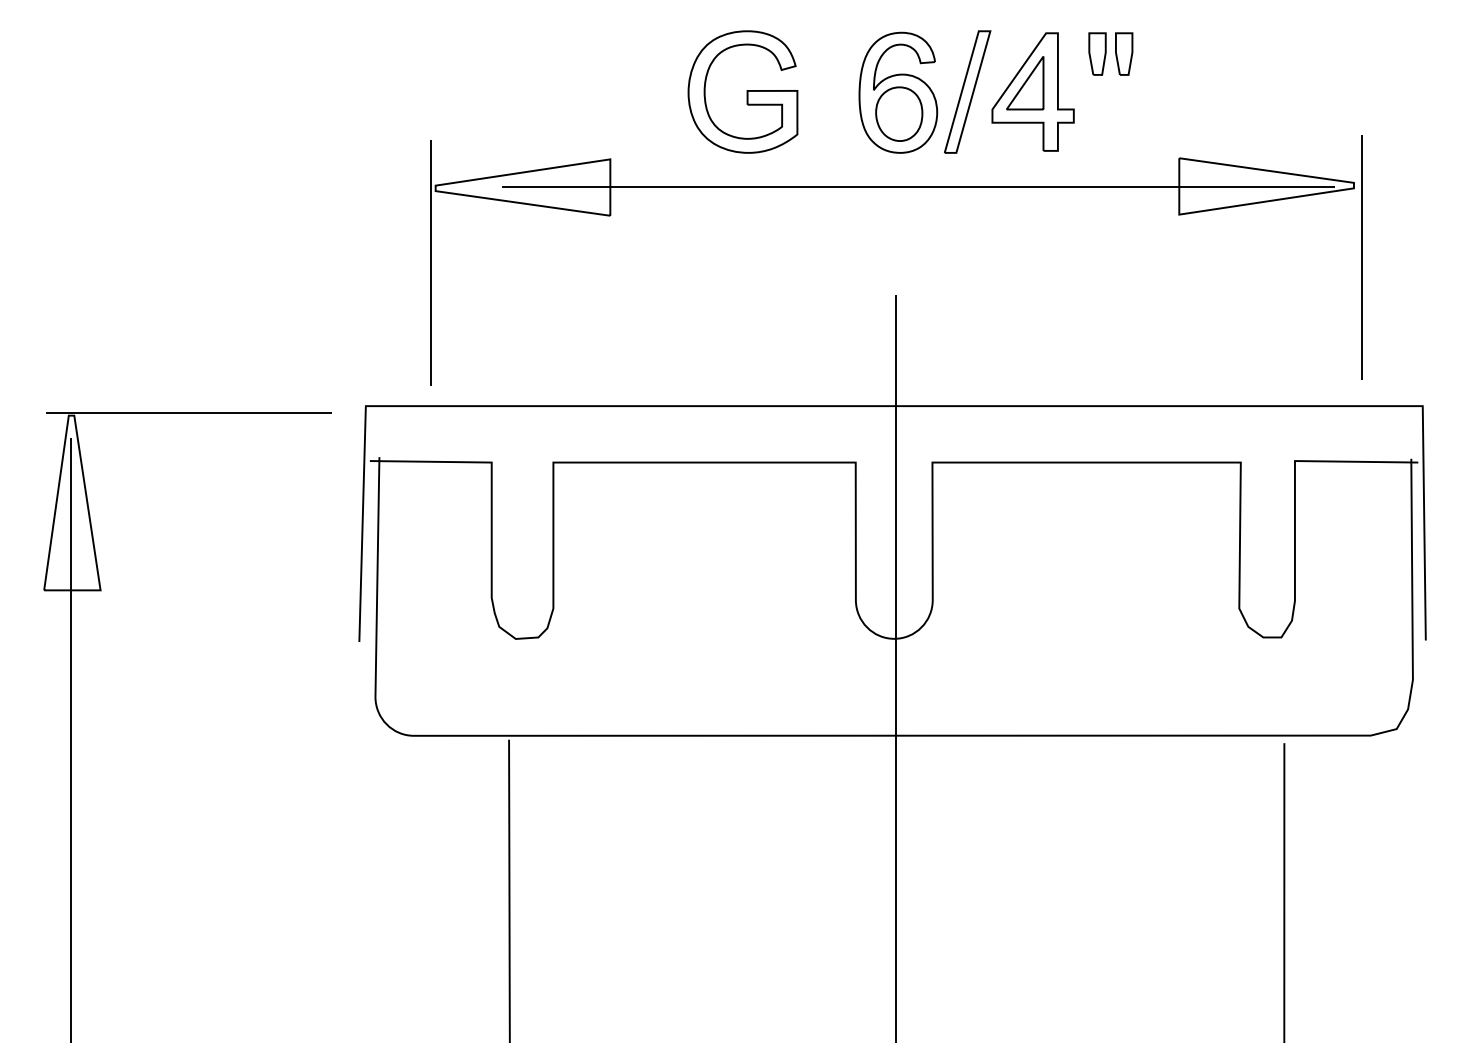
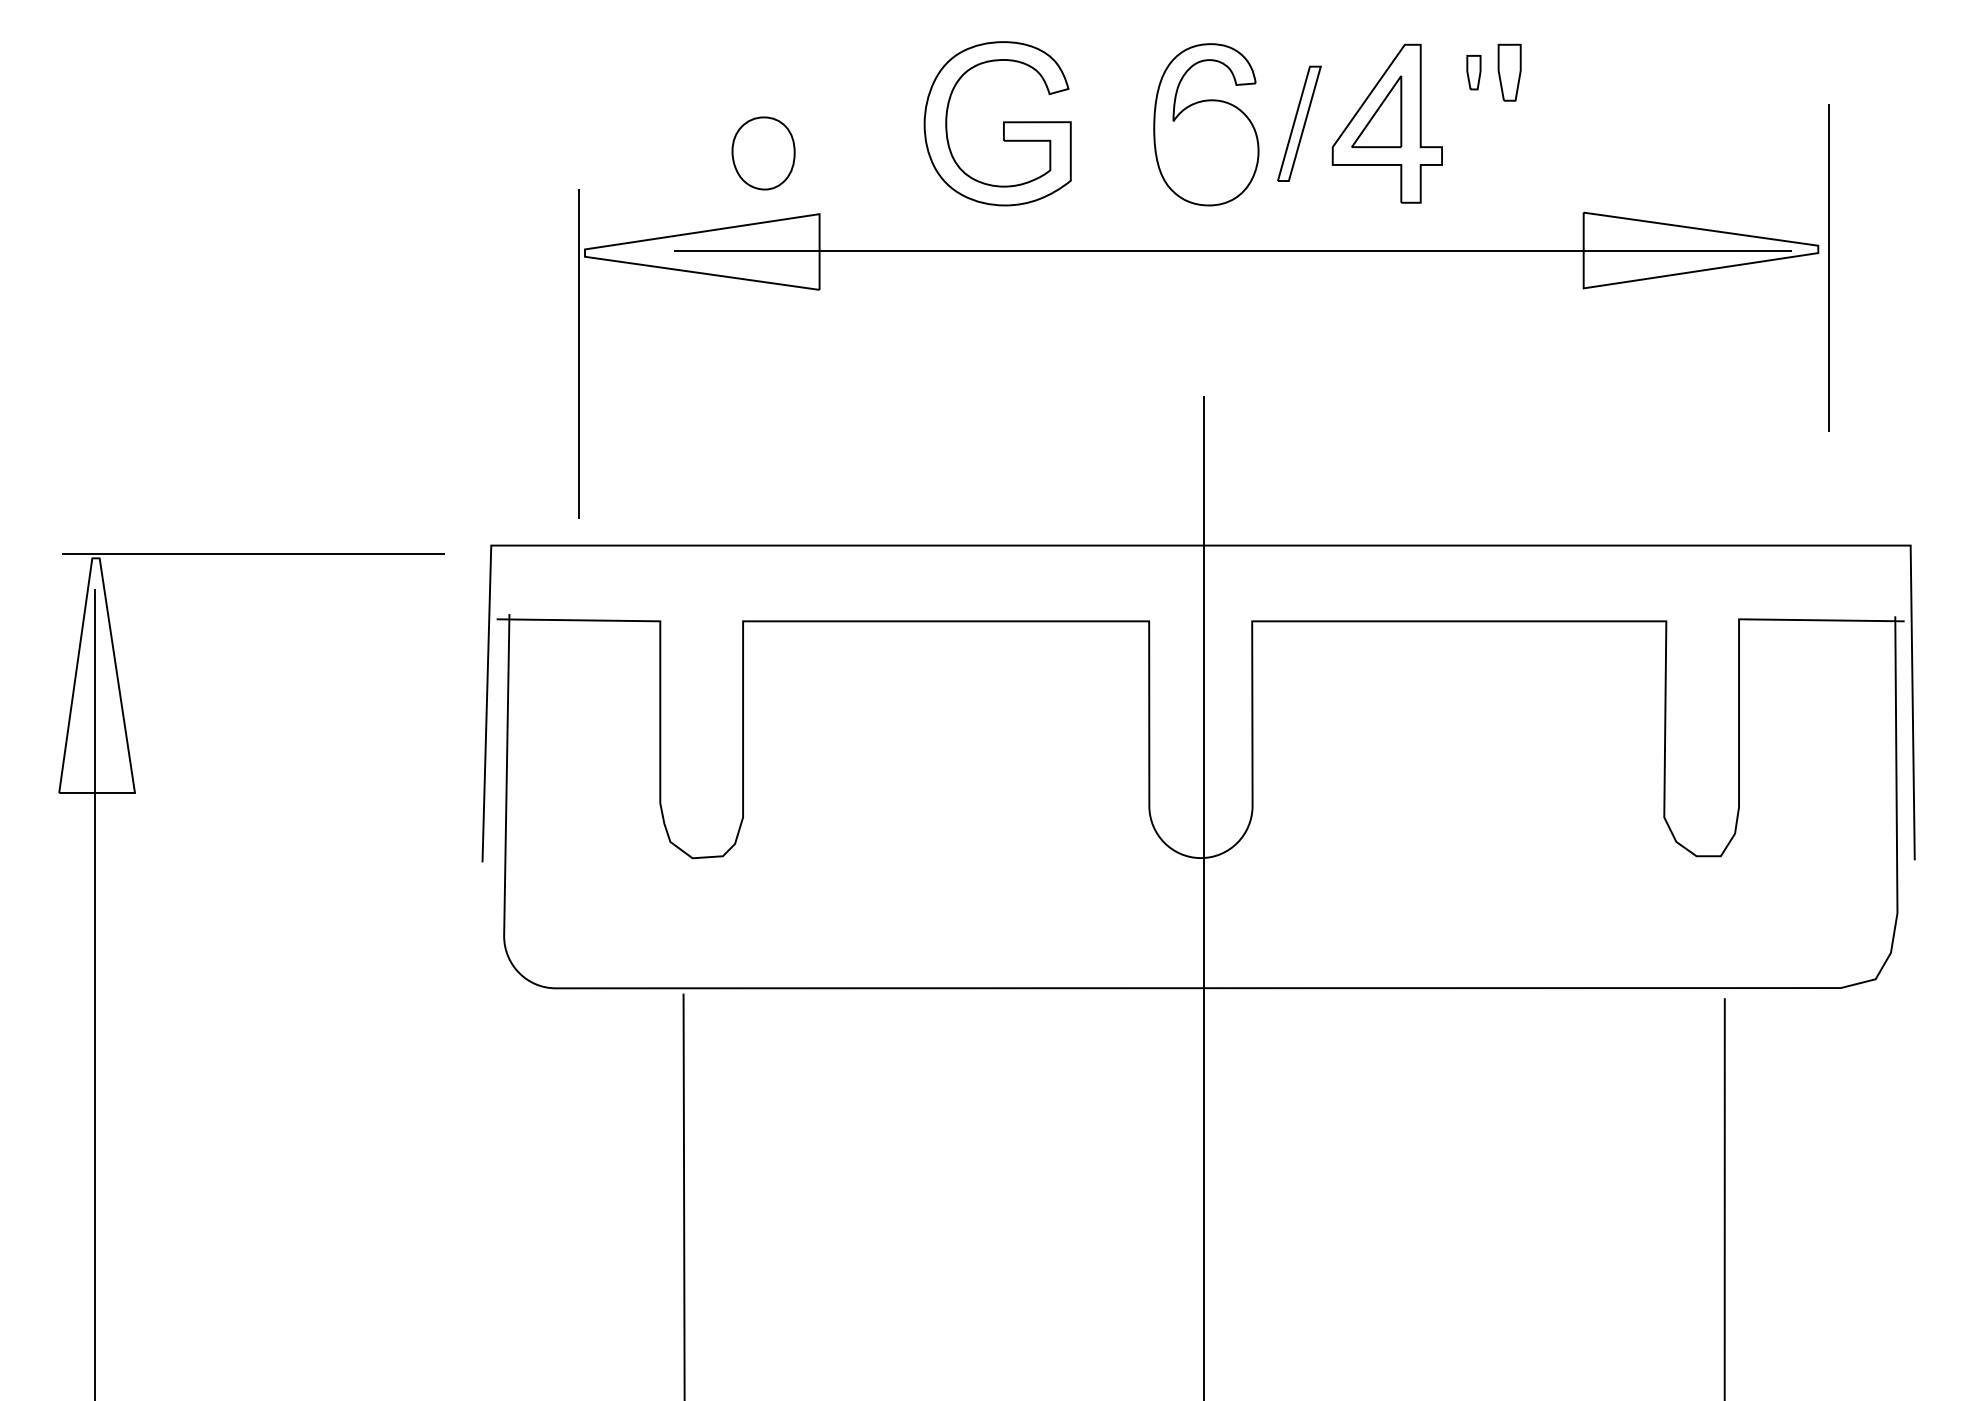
part: (1097, 53) -> (1473, 72), size x0.6
part: (967, 91) -> (1299, 123), size x0.7
part: (899, 114) -> (763, 153), moved
line: (1361, 257) -> (1828, 267), moved

